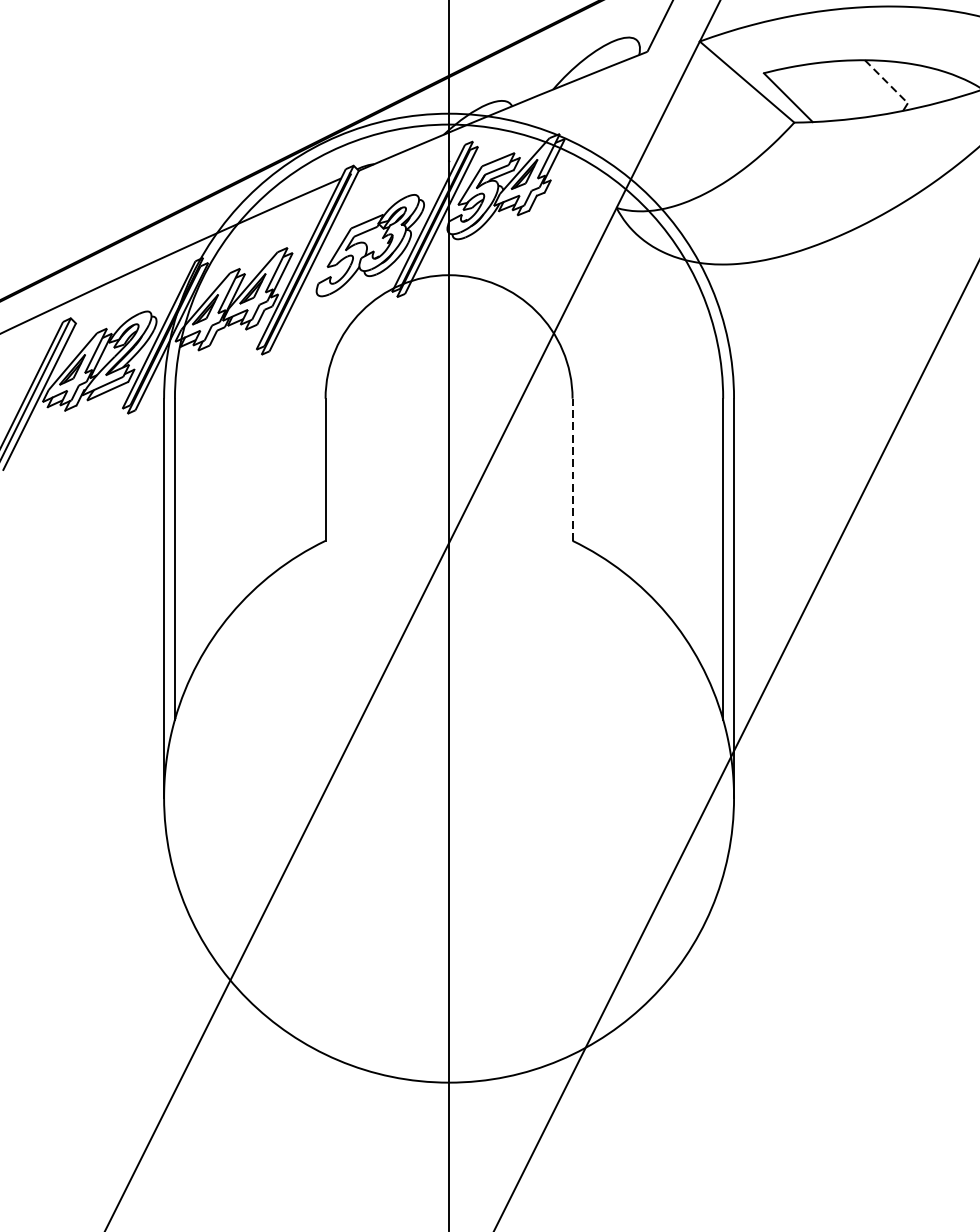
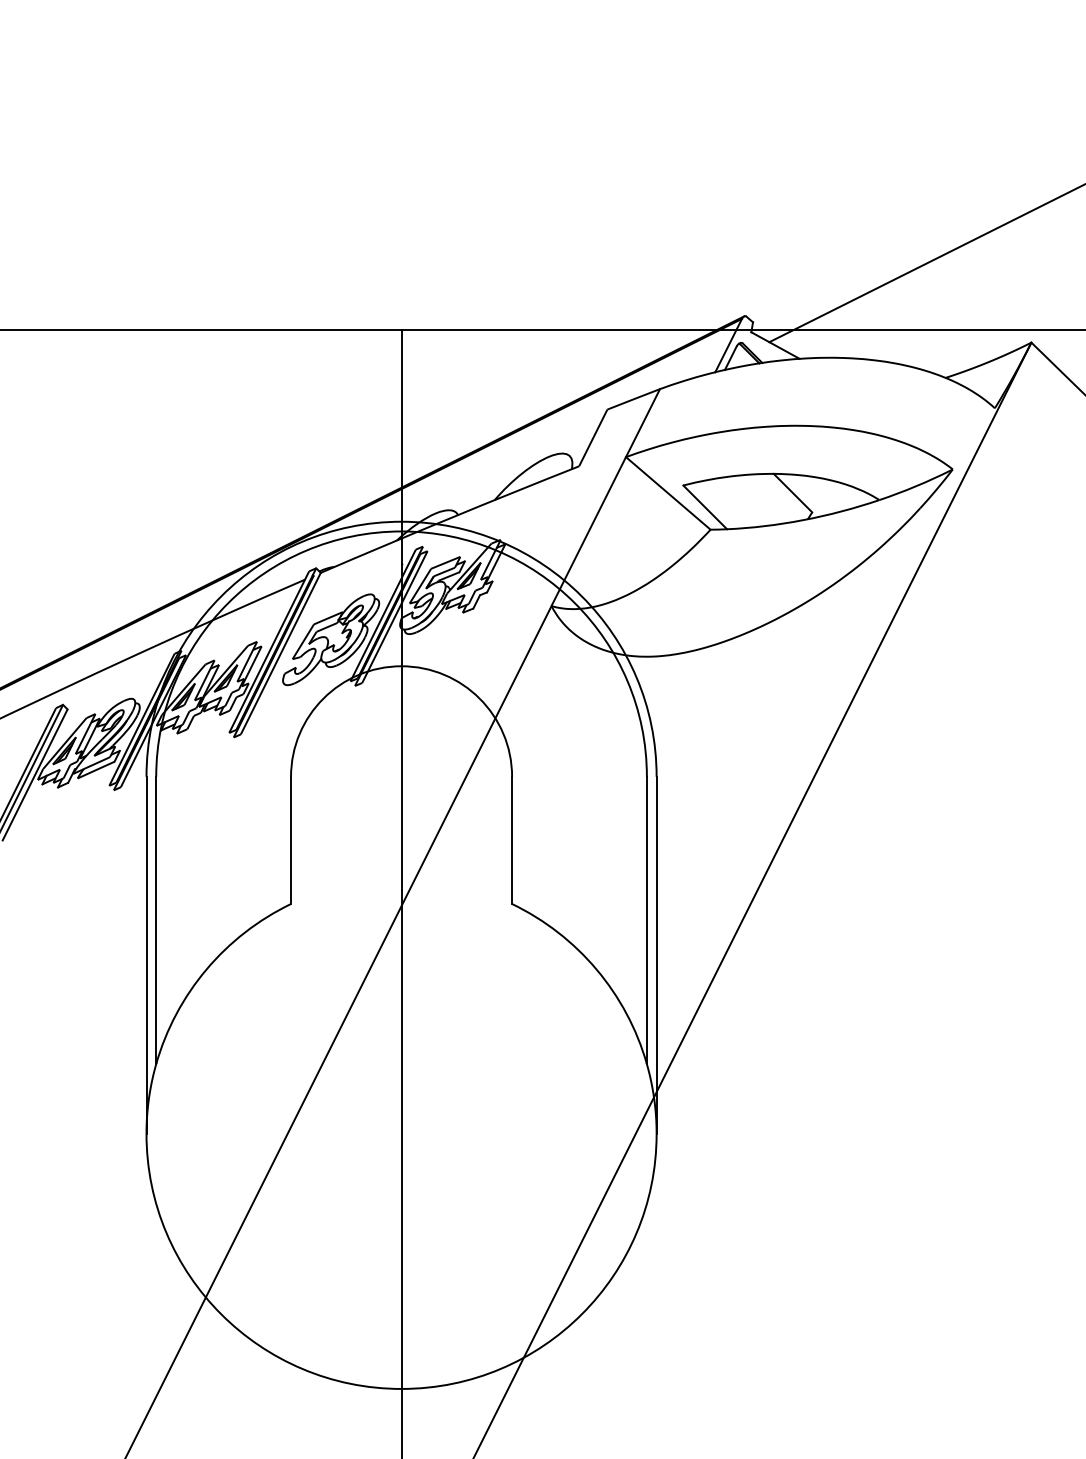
line: (886, 82) -> (793, 493), dashed -> solid
line: (573, 469) -> (512, 840), dashed -> solid

